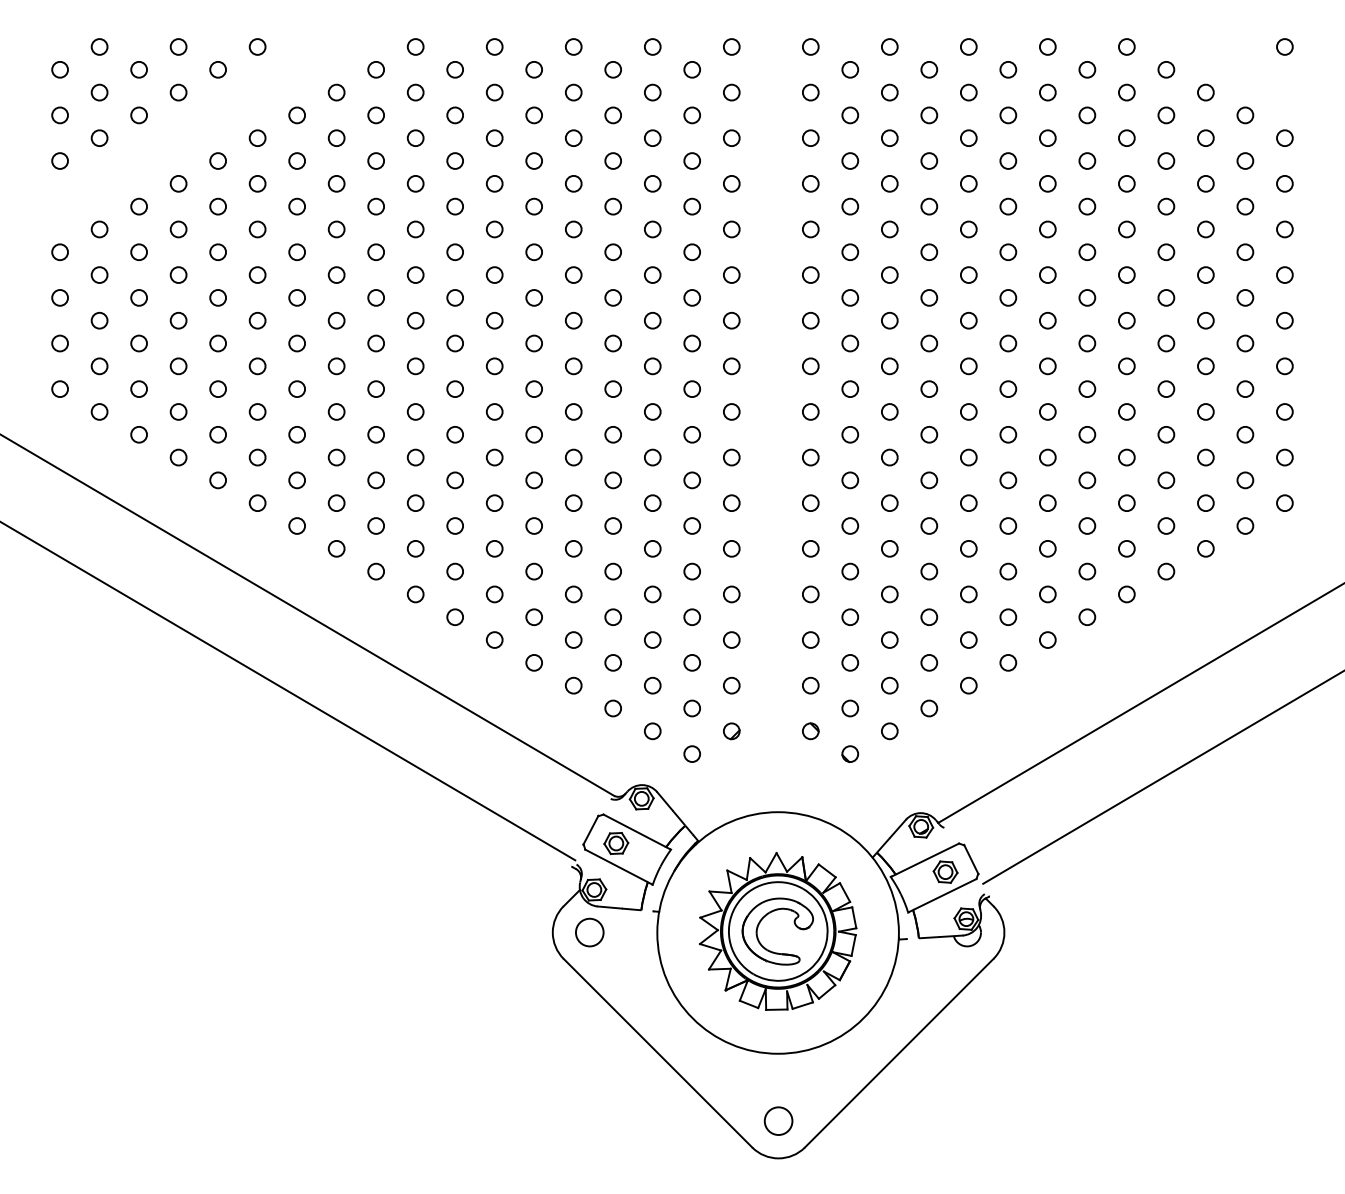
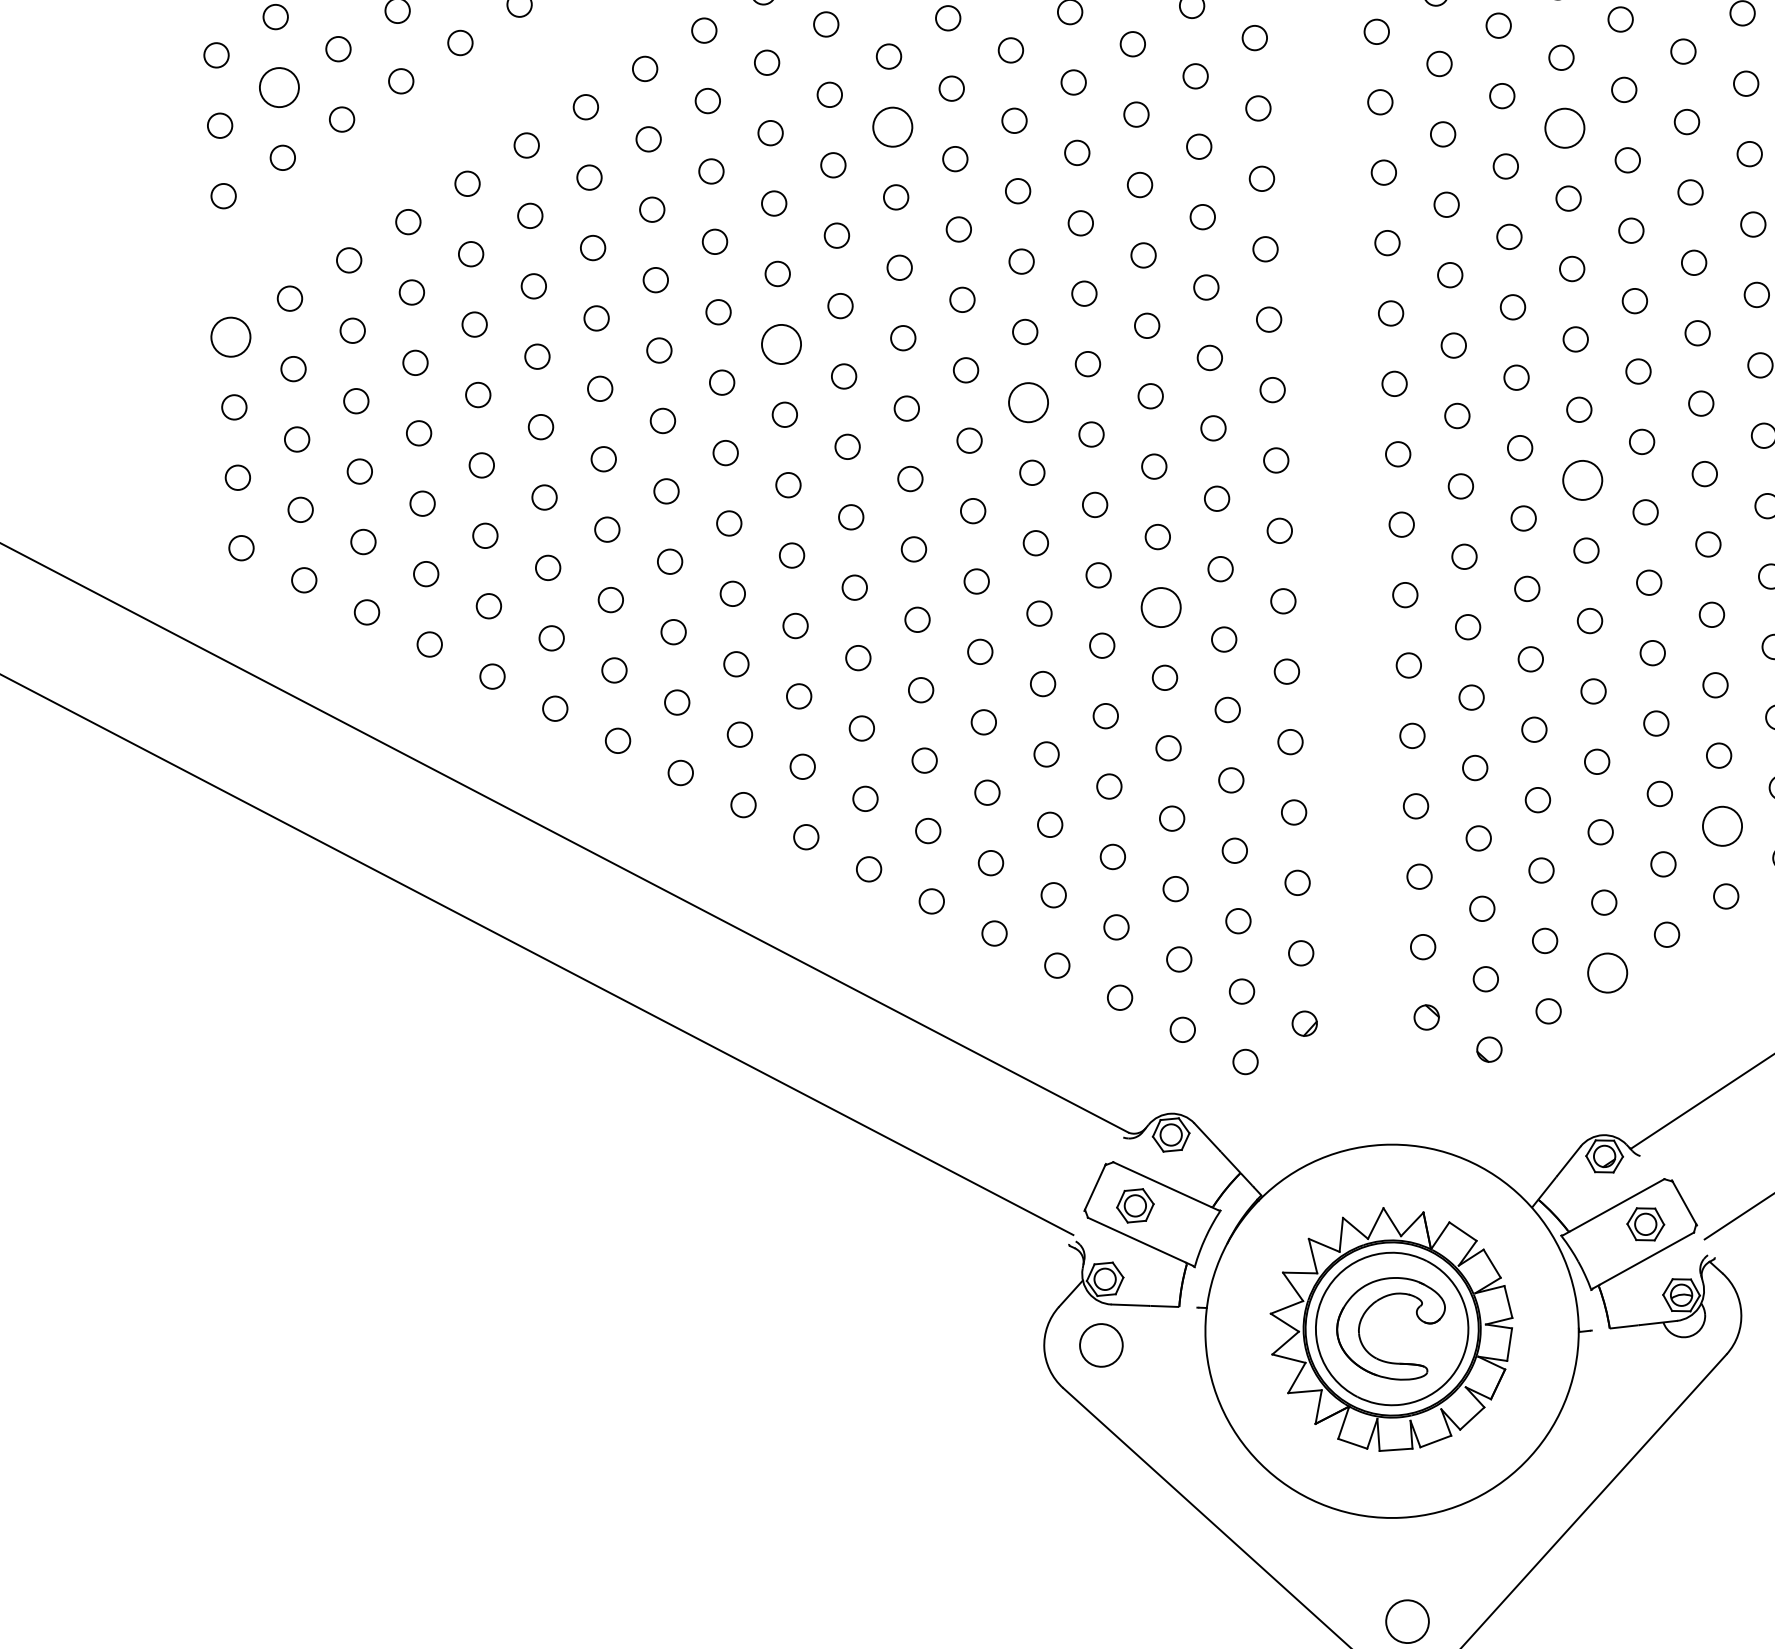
circle: (99, 92) -> (279, 87), size x1.6
circle: (494, 137) -> (892, 125), size x1.6
circle: (929, 160) -> (1565, 127), size x1.6
circle: (59, 251) -> (229, 335), size x1.6
circle: (415, 274) -> (780, 343), size x1.6
circle: (573, 320) -> (1028, 402), size x1.6
circle: (929, 388) -> (1583, 479), size x1.6
circle: (652, 457) -> (1161, 607), size x1.6
circle: (1008, 616) -> (1722, 824), size x1.6
circle: (929, 708) -> (1608, 973), size x1.6

